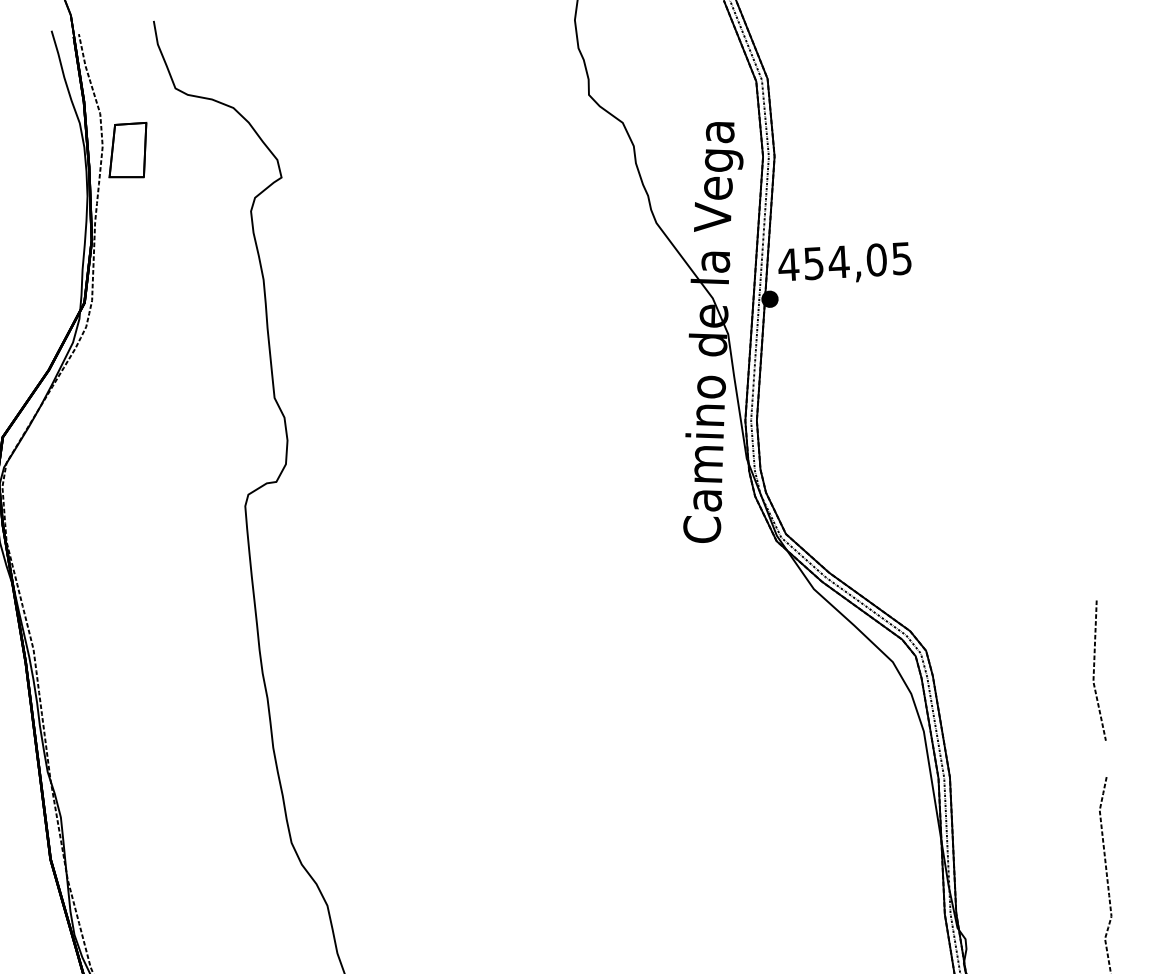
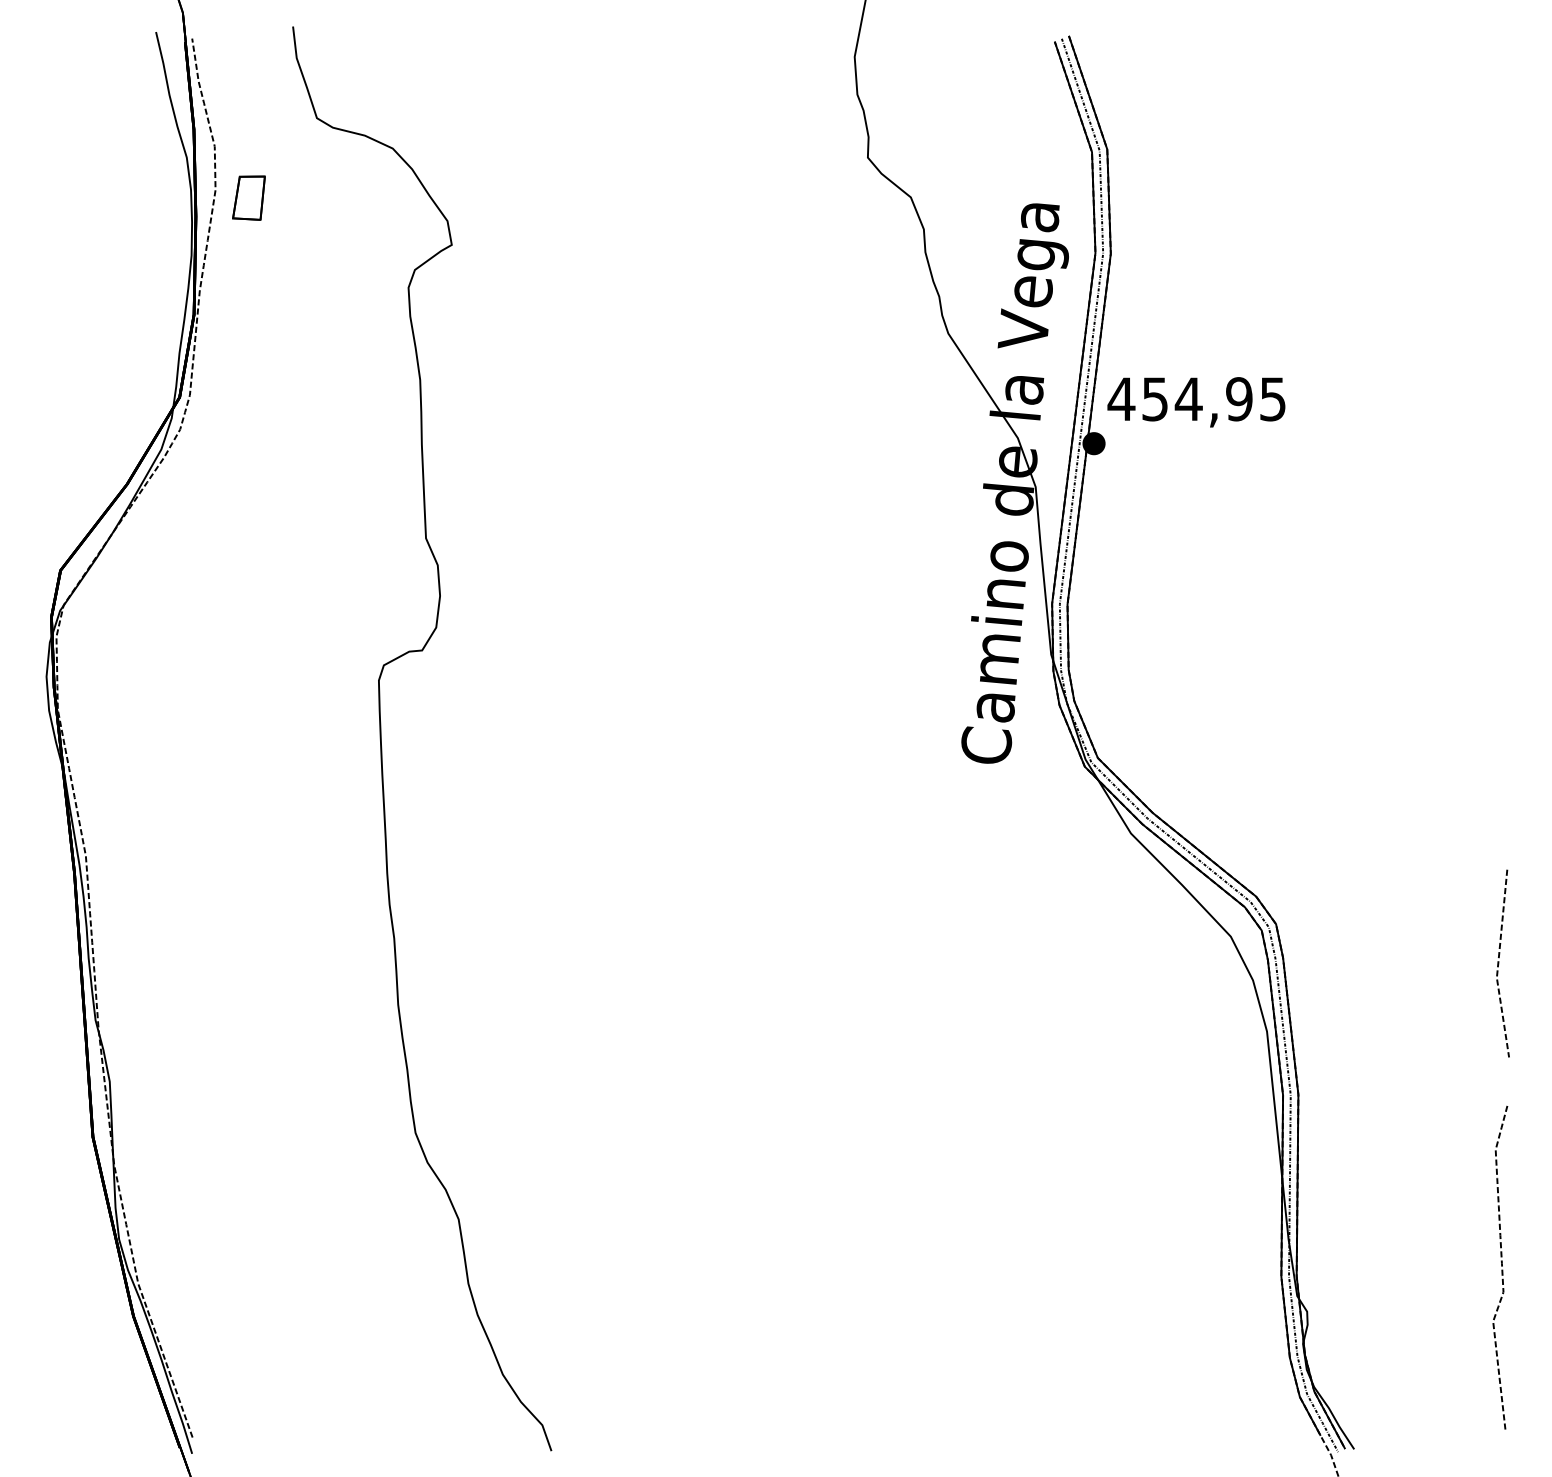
part: (127, 151) -> (248, 198), size x0.6
text: (876, 260) -> (1239, 399), 454,05 -> 454,95

